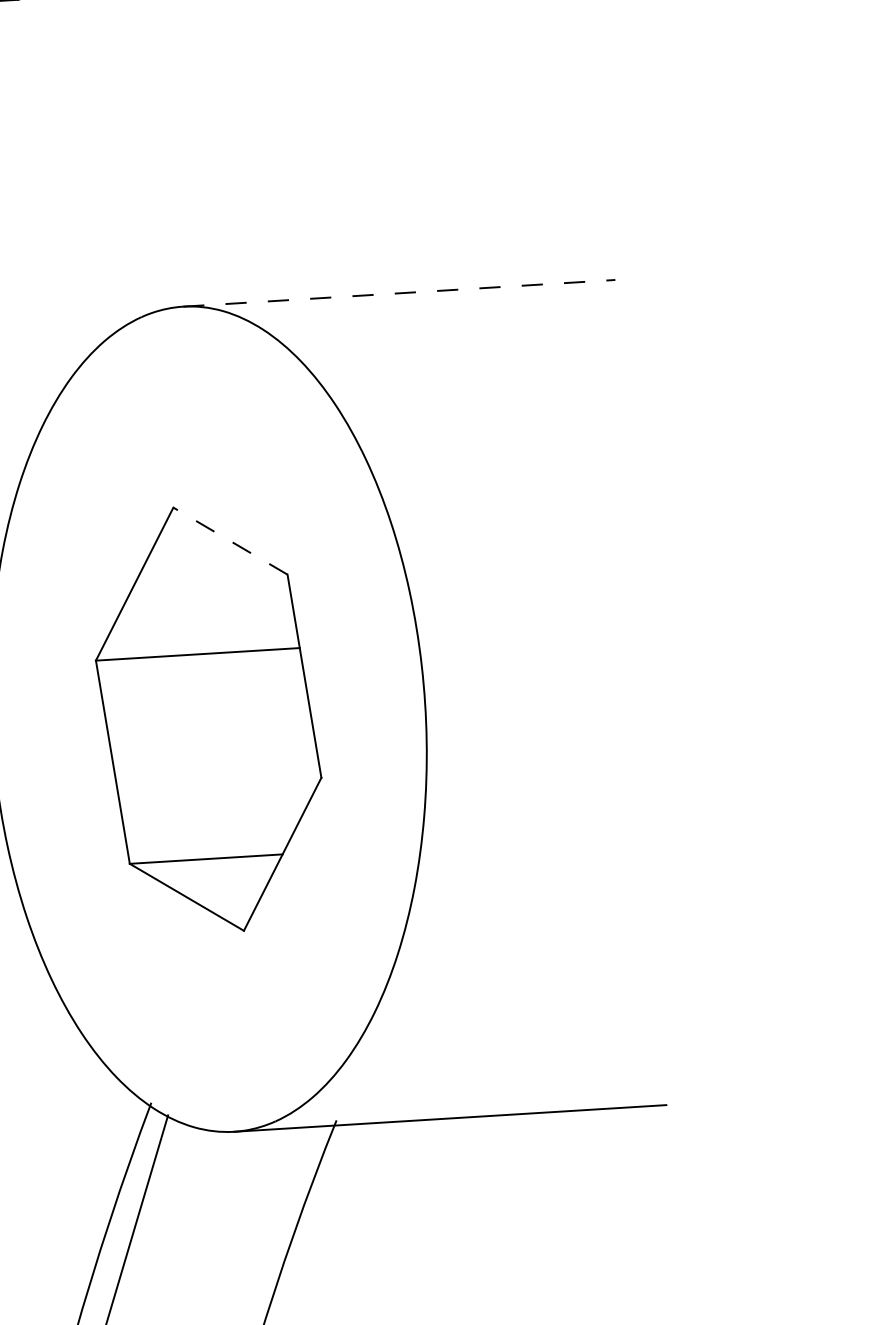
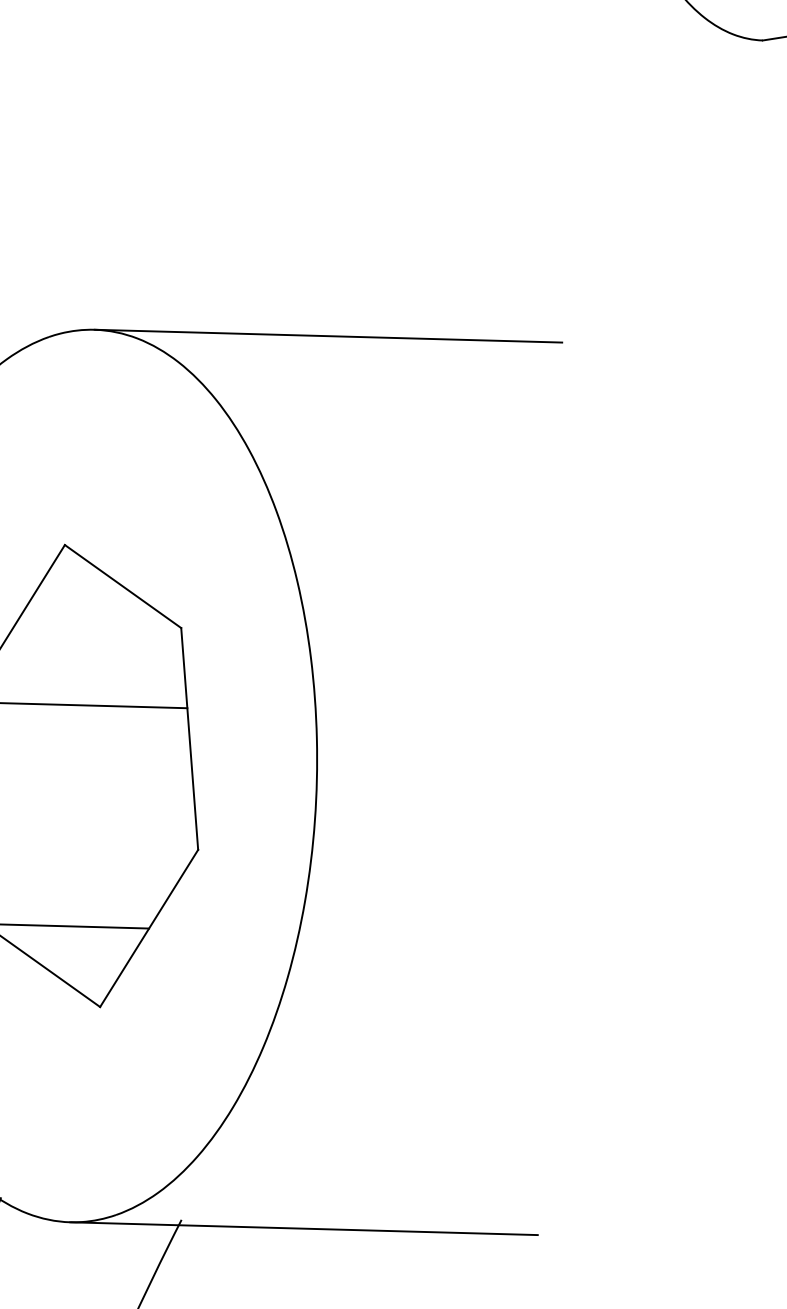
line: (399, 293) -> (328, 336), dashed -> solid
line: (230, 540) -> (123, 585), dashed -> solid

